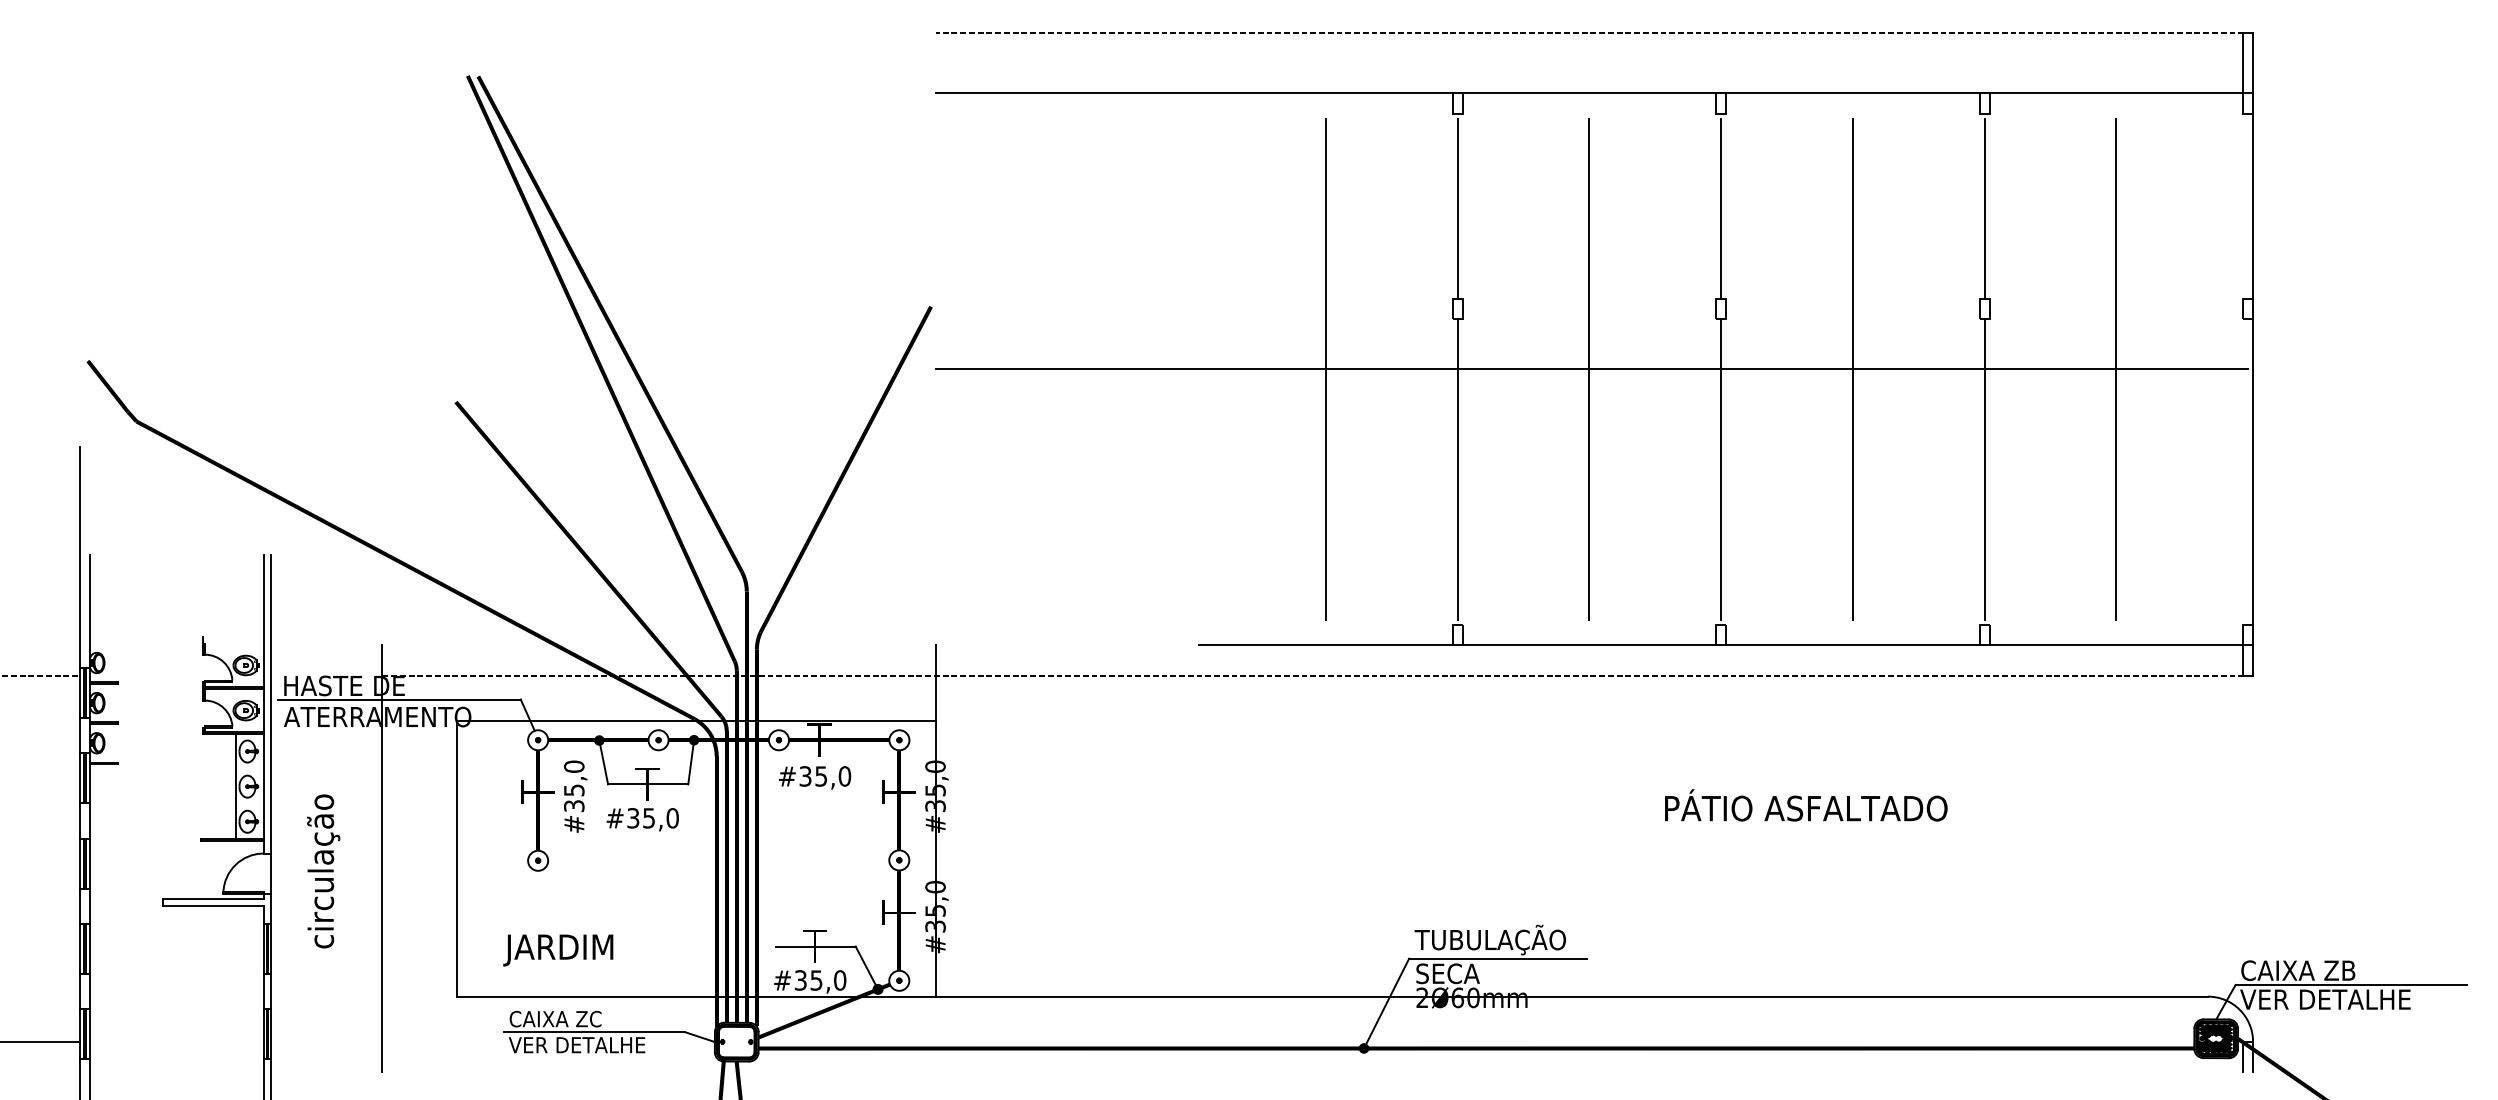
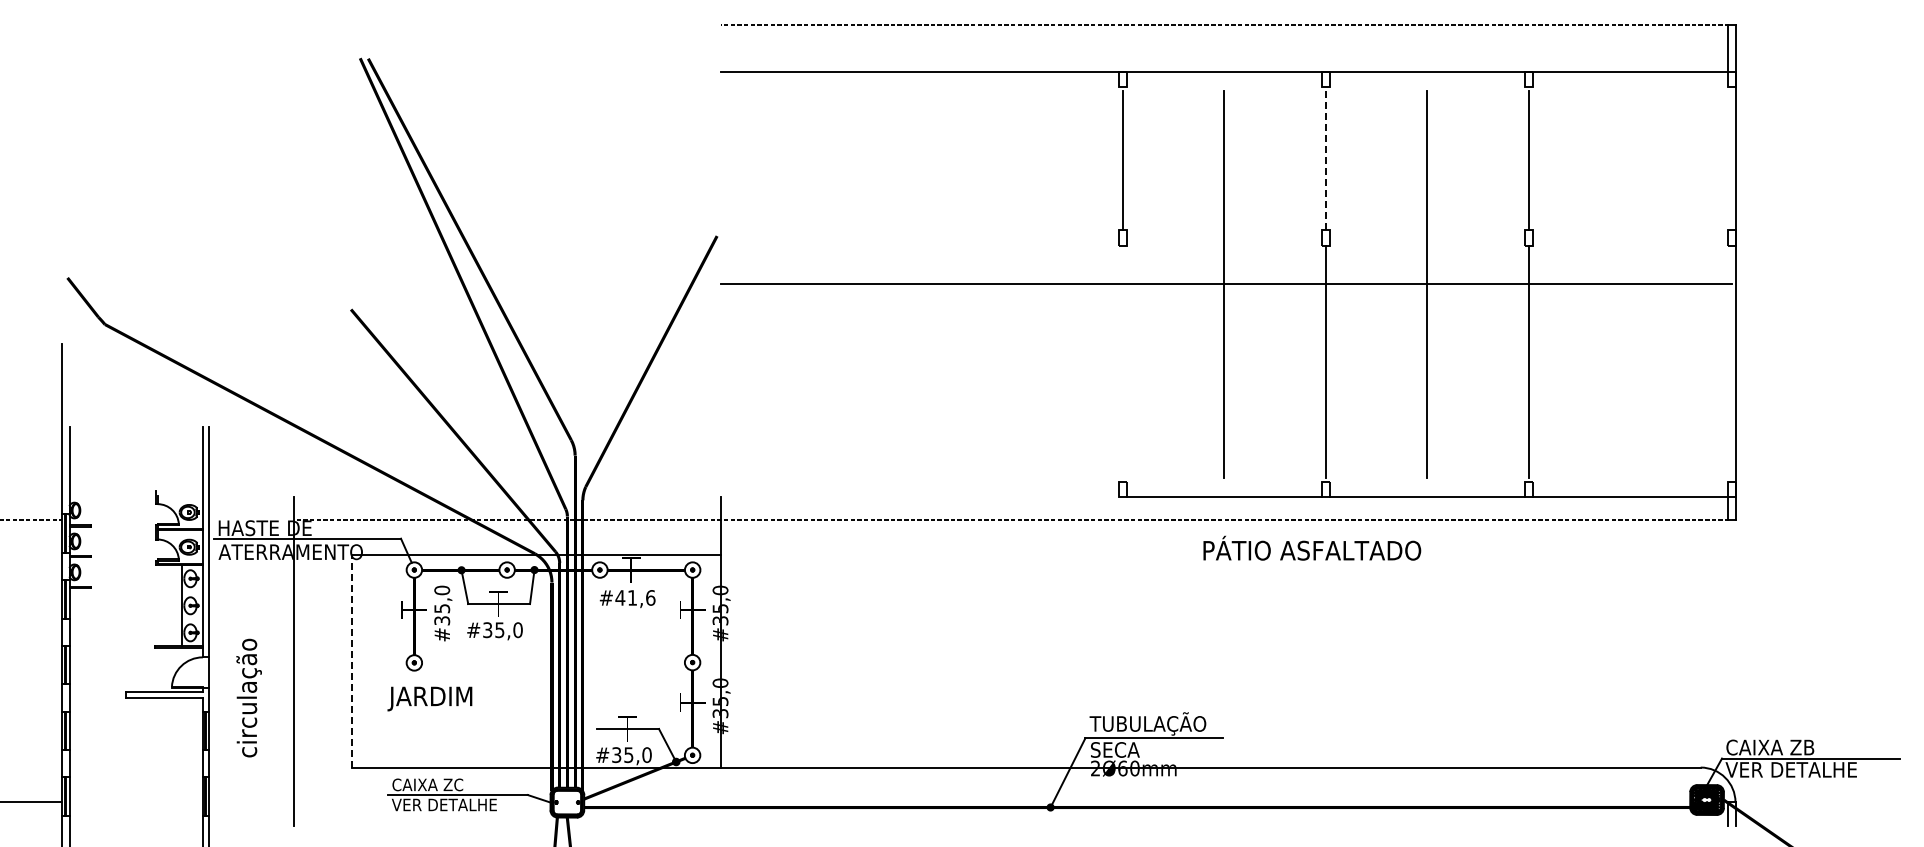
line: (1720, 208) -> (1325, 160), solid -> dashed
line: (1326, 369) -> (1021, 284), removed
line: (2116, 369) -> (1630, 284), removed
line: (1457, 469) -> (1122, 361), removed
line: (1324, 644) -> (1020, 496), removed
text: (825, 775) -> (635, 597), #35,0 -> #41,6
text: (1806, 804) -> (1312, 547), moved
line: (456, 857) -> (351, 660), solid -> dashed
text: (322, 870) -> (248, 697), moved
text: (557, 949) -> (429, 698), moved

